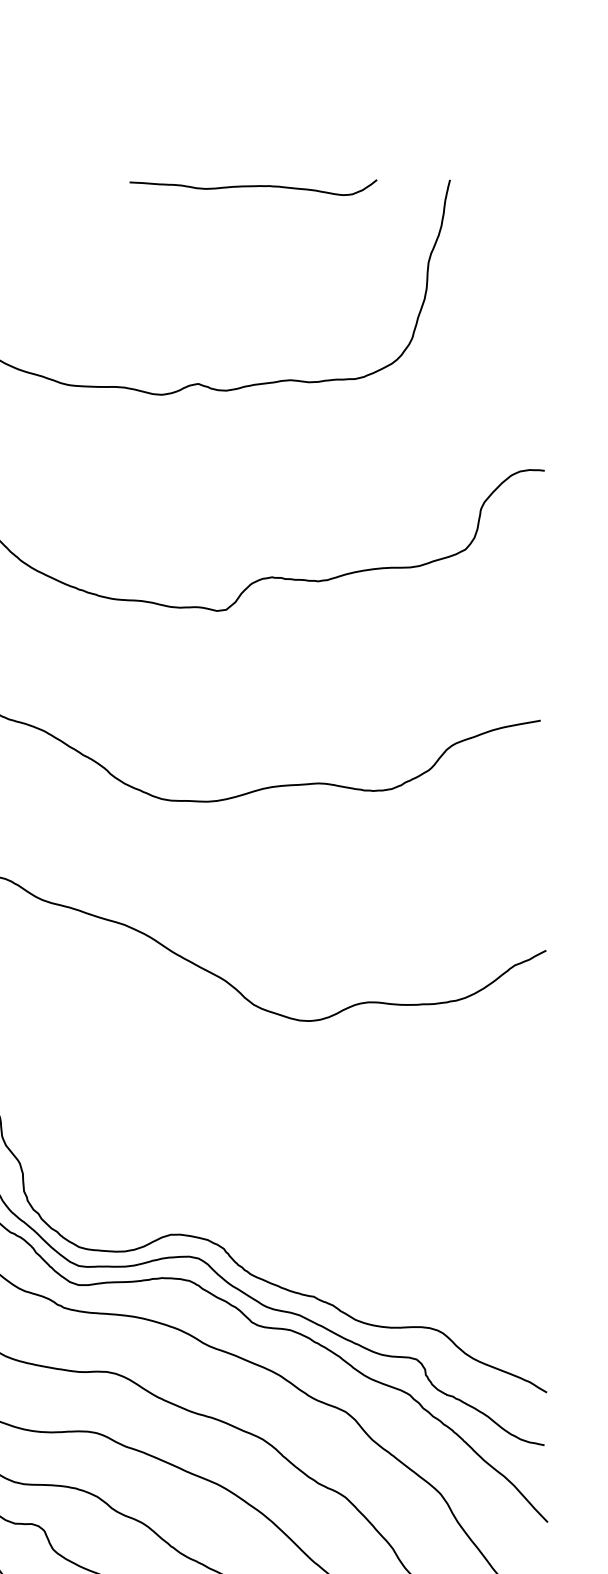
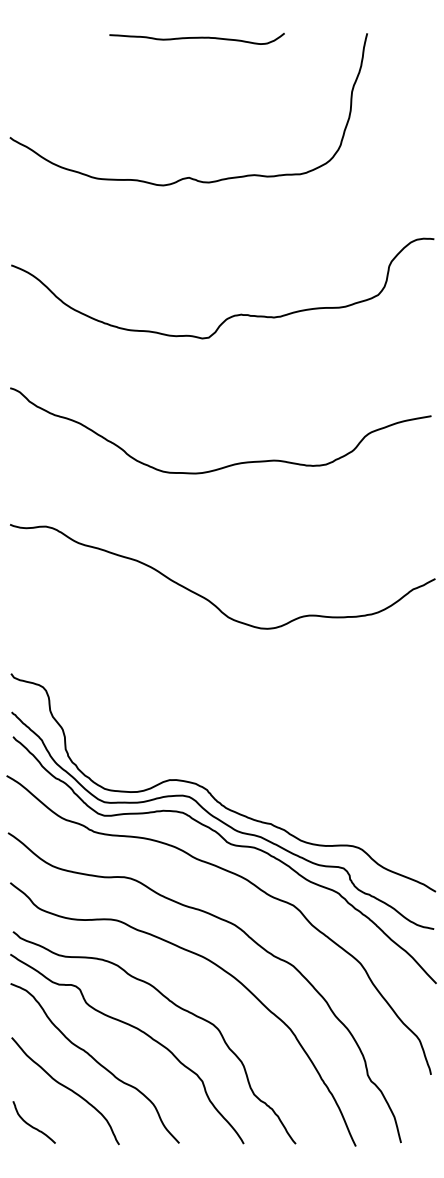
curve: (252, 187) -> (196, 38), moved

